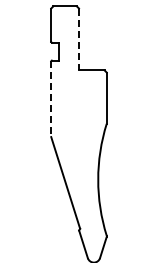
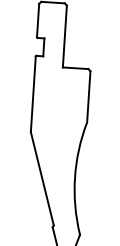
line: (78, 39) -> (64, 36), dashed -> solid
line: (51, 99) -> (33, 94), dashed -> solid

